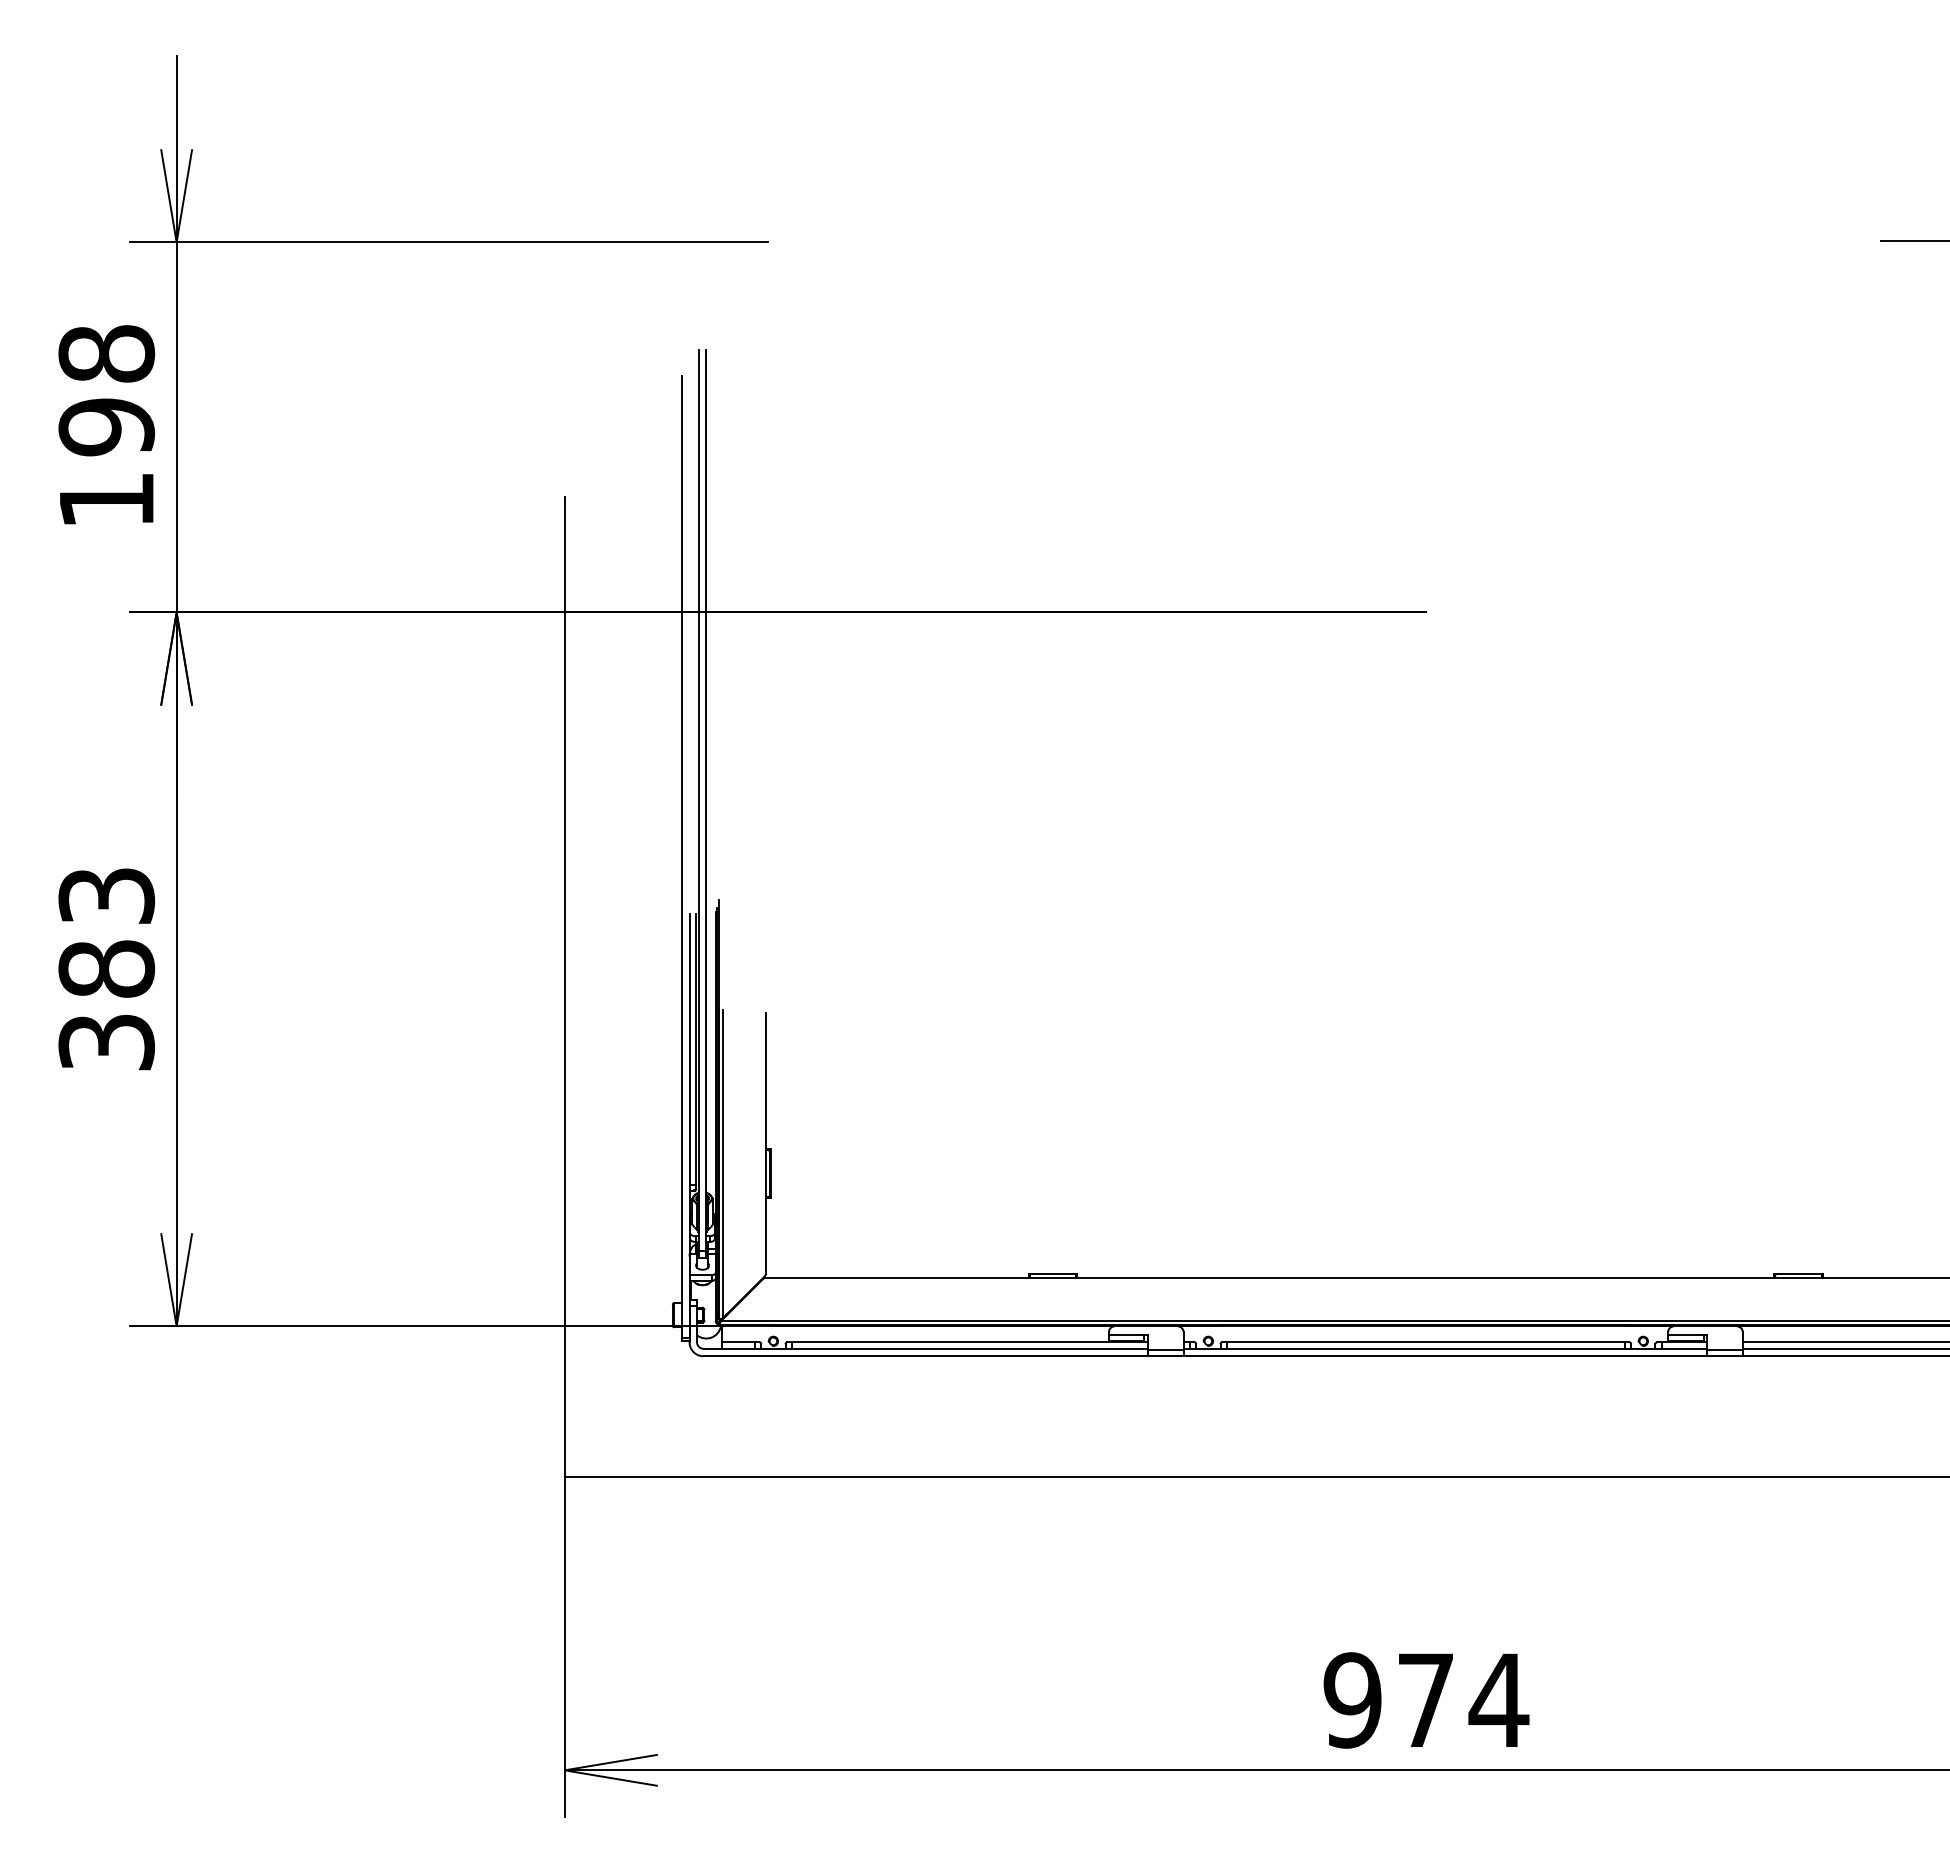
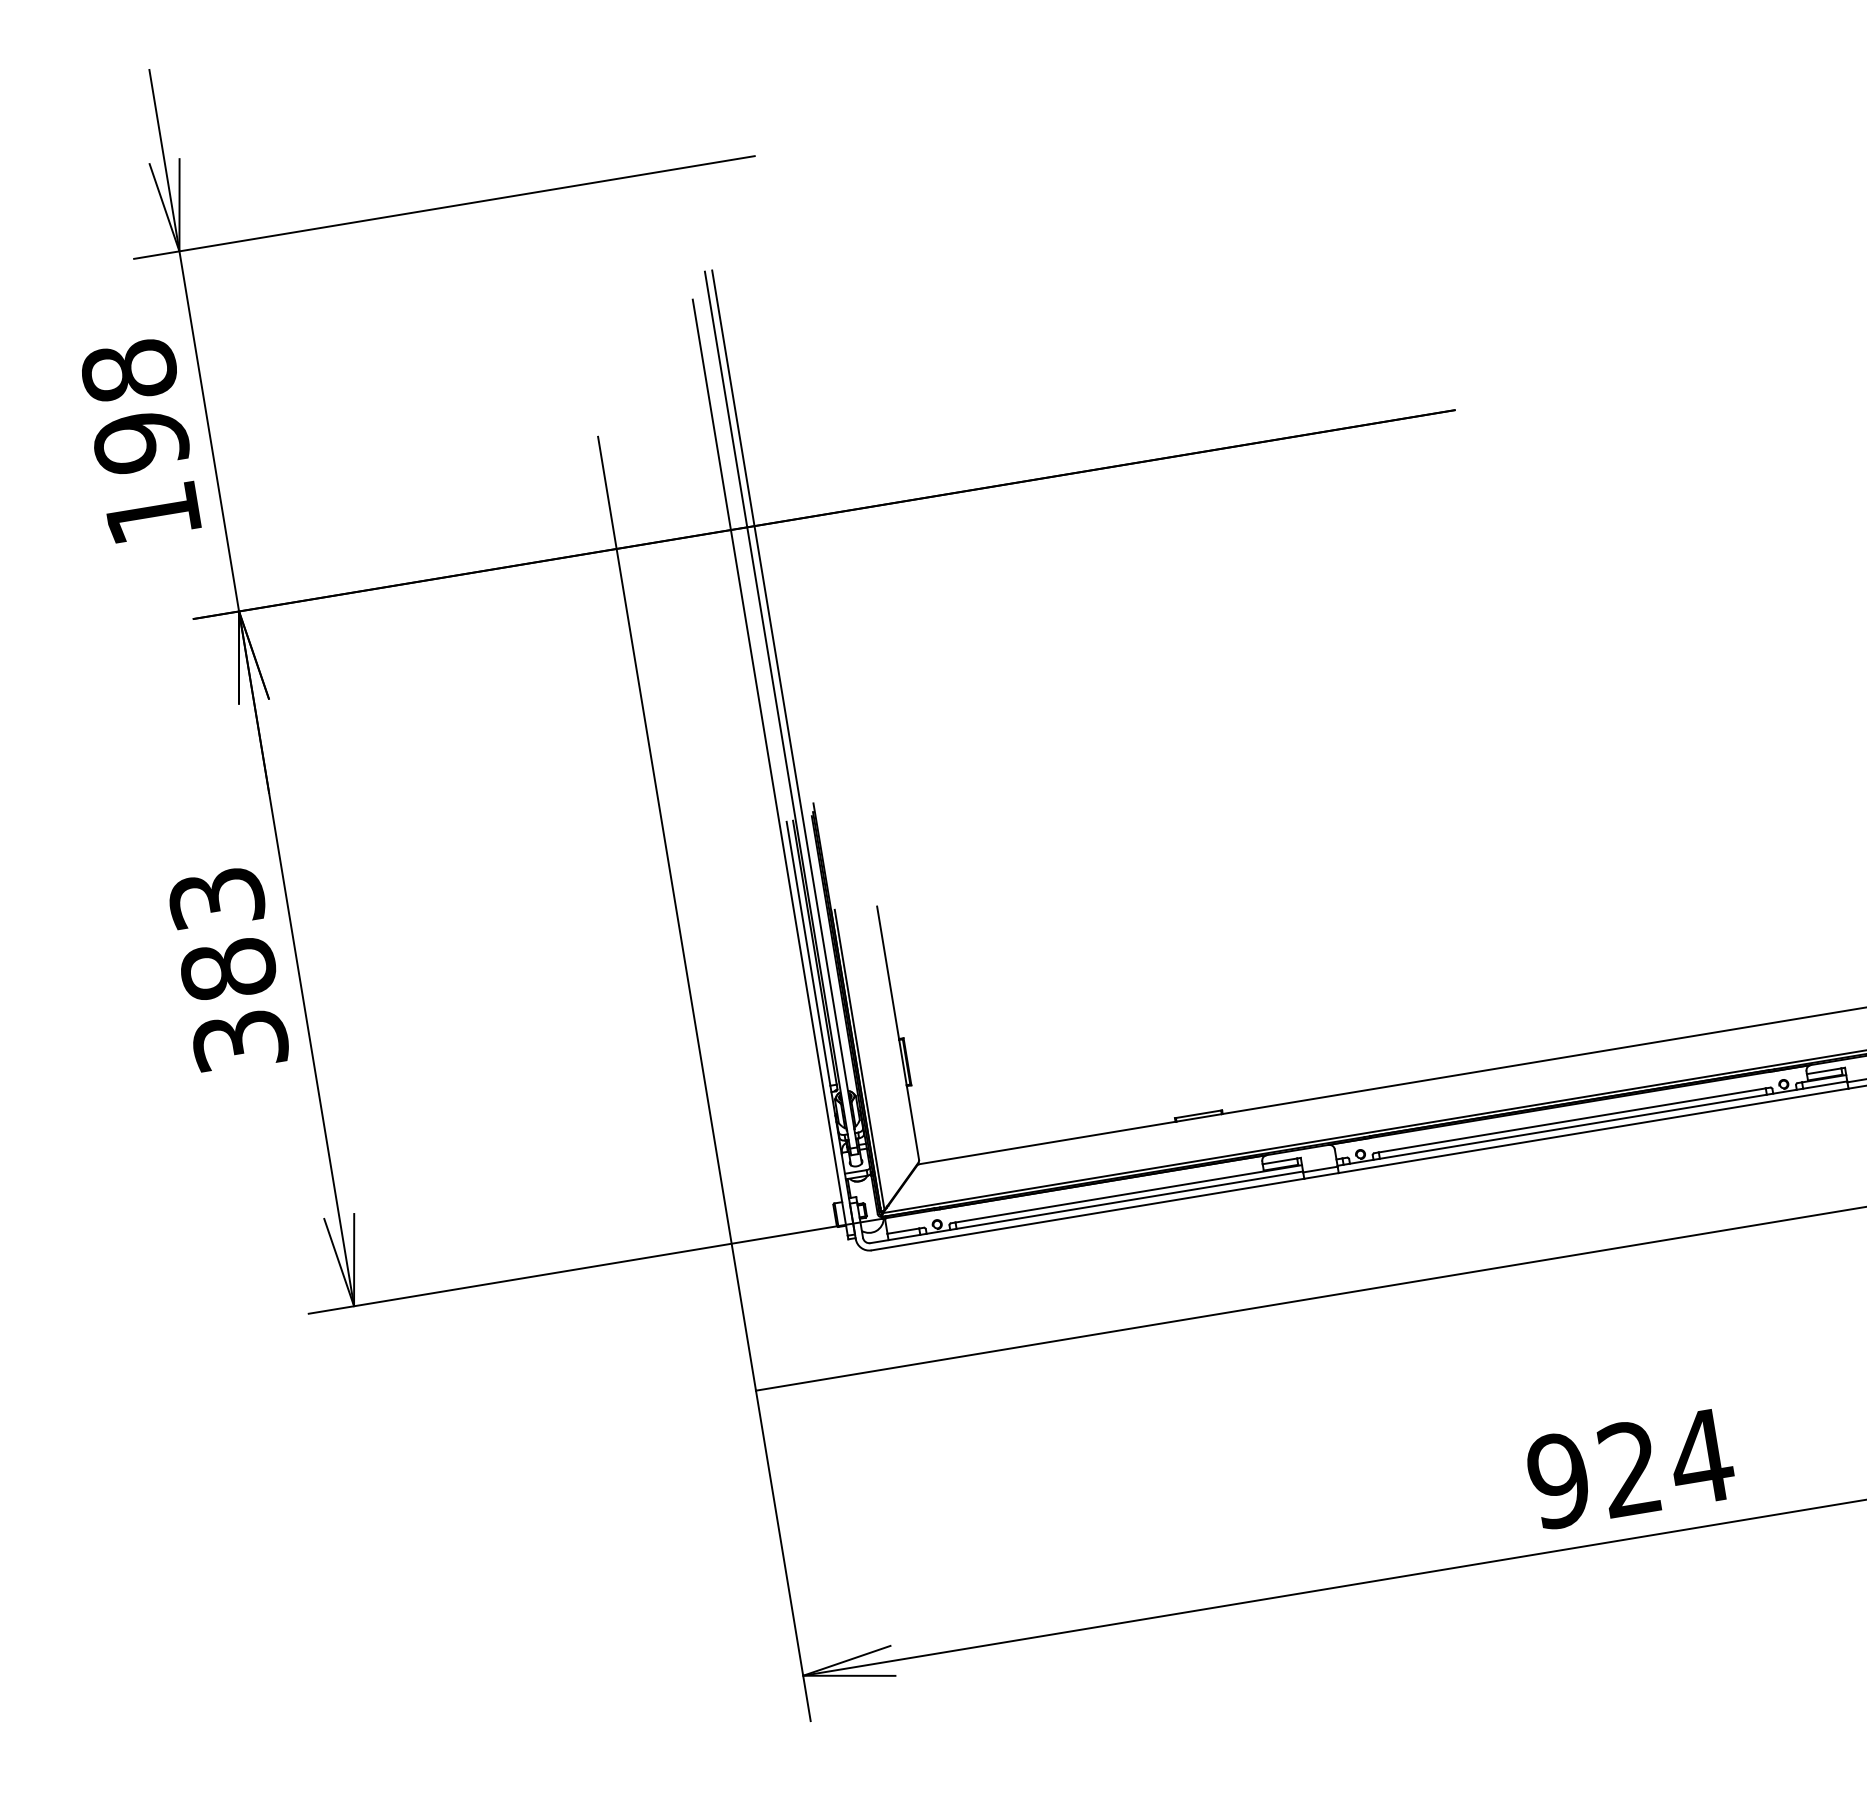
text: (1425, 1699) -> (1629, 1468), 974 -> 924

